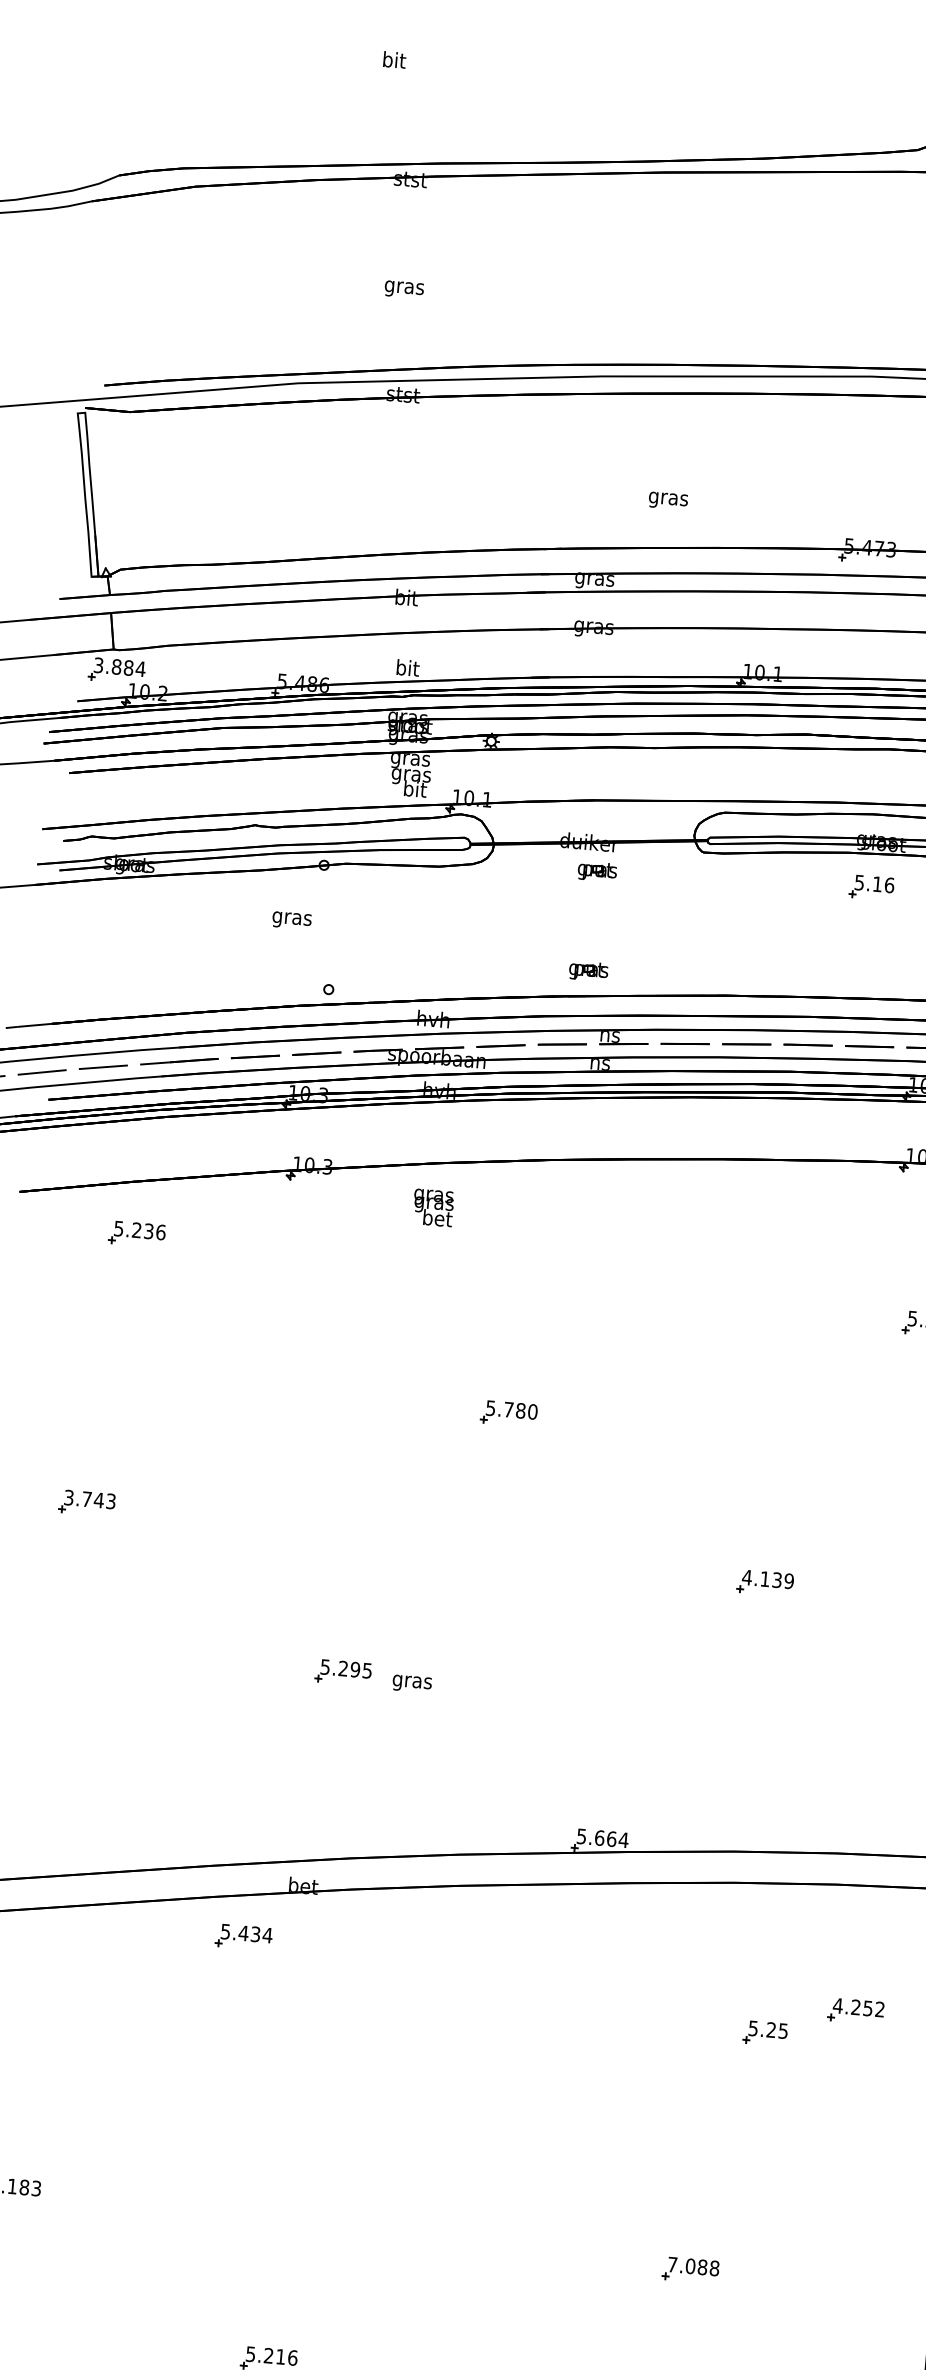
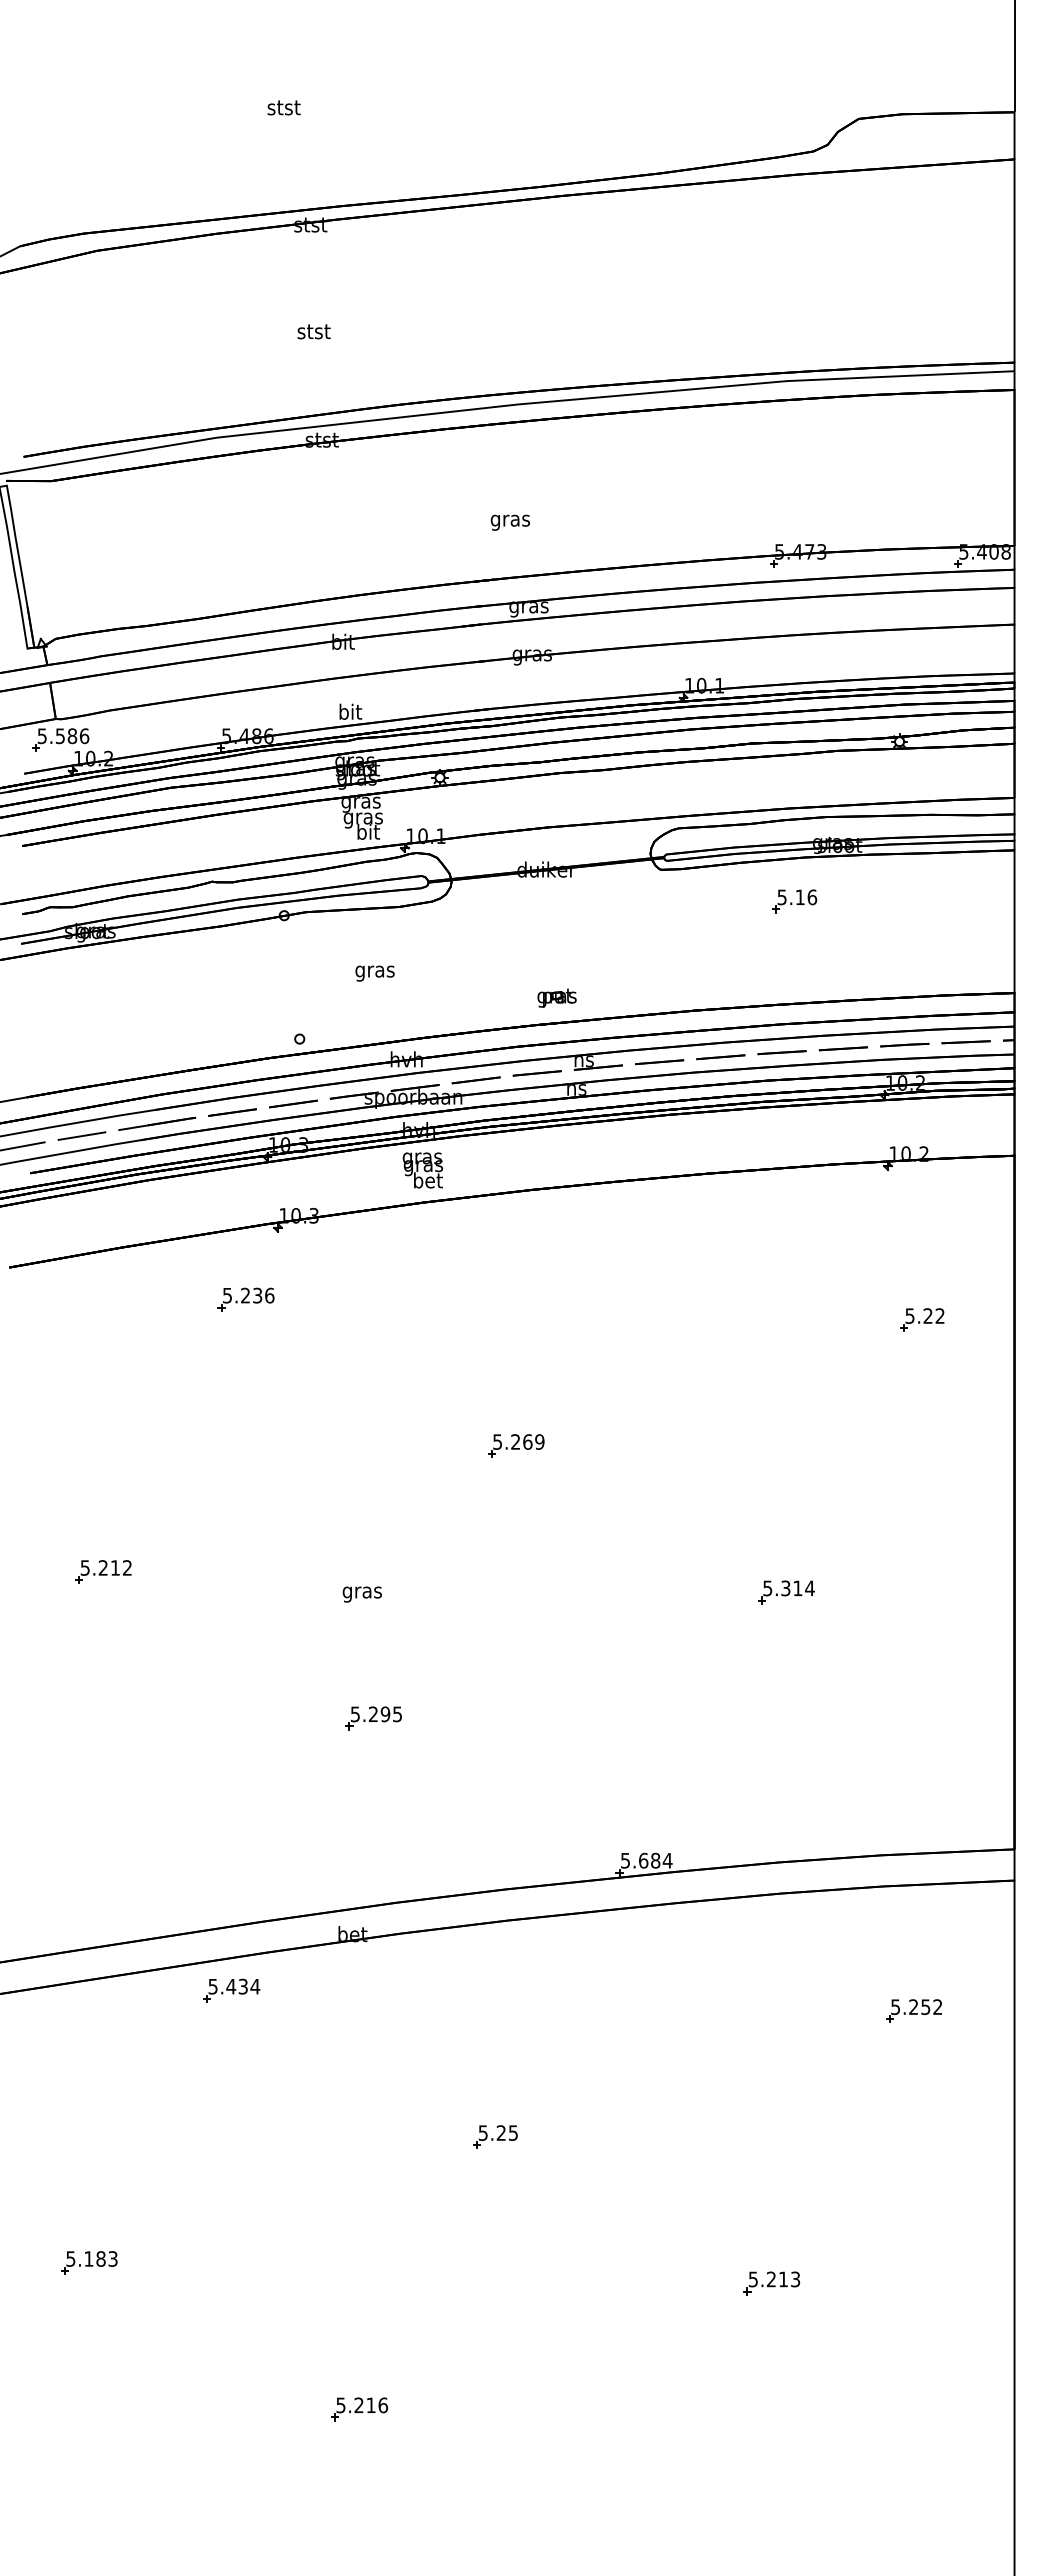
text: (393, 60) -> (283, 107), bit -> stst
text: (403, 287) -> (313, 333), gras -> stst
text: (667, 500) -> (509, 522), moved
text: (119, 667) -> (63, 736), 3.884 -> 5.586
part: (596, 870) -> (556, 897), removed
part: (871, 887) -> (794, 901), moved
text: (291, 920) -> (374, 973), moved
text: (432, 1207) -> (422, 1170), moved
part: (136, 1234) -> (245, 1299), moved
text: (520, 1410) -> (527, 1441), 5.780 -> 5.269
text: (90, 1499) -> (106, 1567), 3.743 -> 5.212
text: (767, 1579) -> (788, 1588), 4.139 -> 5.314
text: (411, 1683) -> (361, 1594), moved
text: (611, 1838) -> (655, 1860), 5.664 -> 5.684
part: (243, 1937) -> (231, 1990), moved
text: (837, 2006) -> (895, 2007), 4.252 -> 5.252
part: (765, 2033) -> (495, 2136), moved
text: (693, 2266) -> (774, 2279), 7.088 -> 5.213

